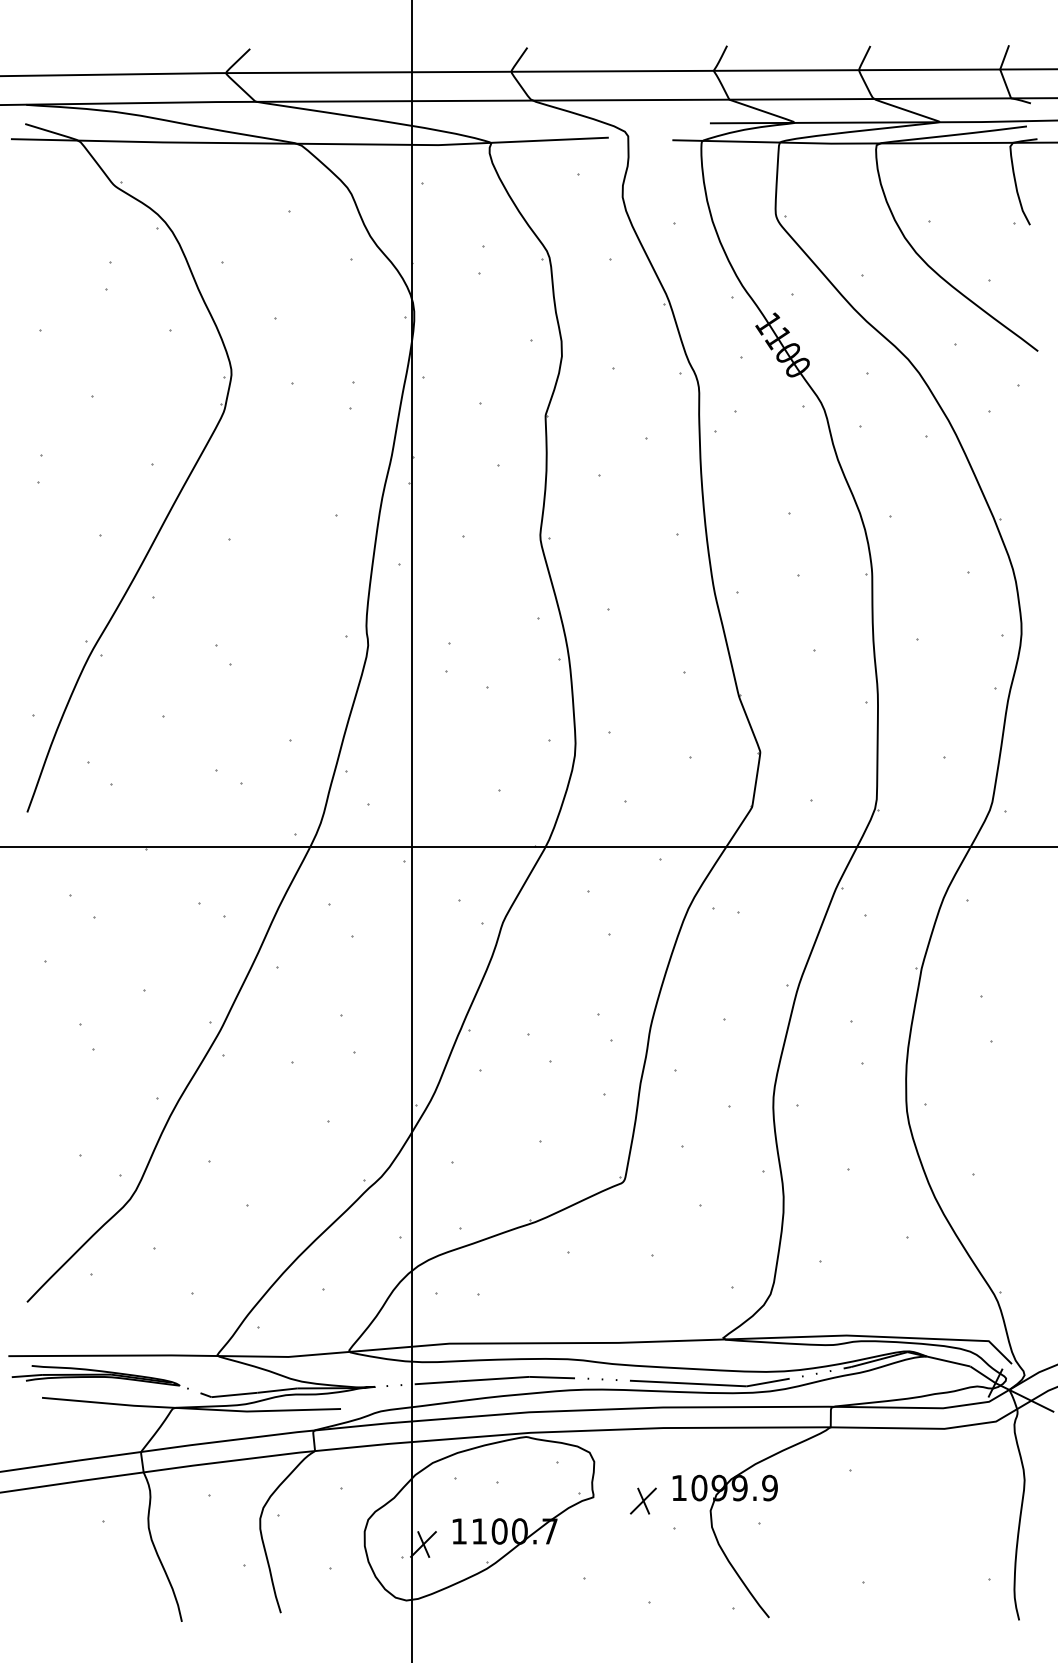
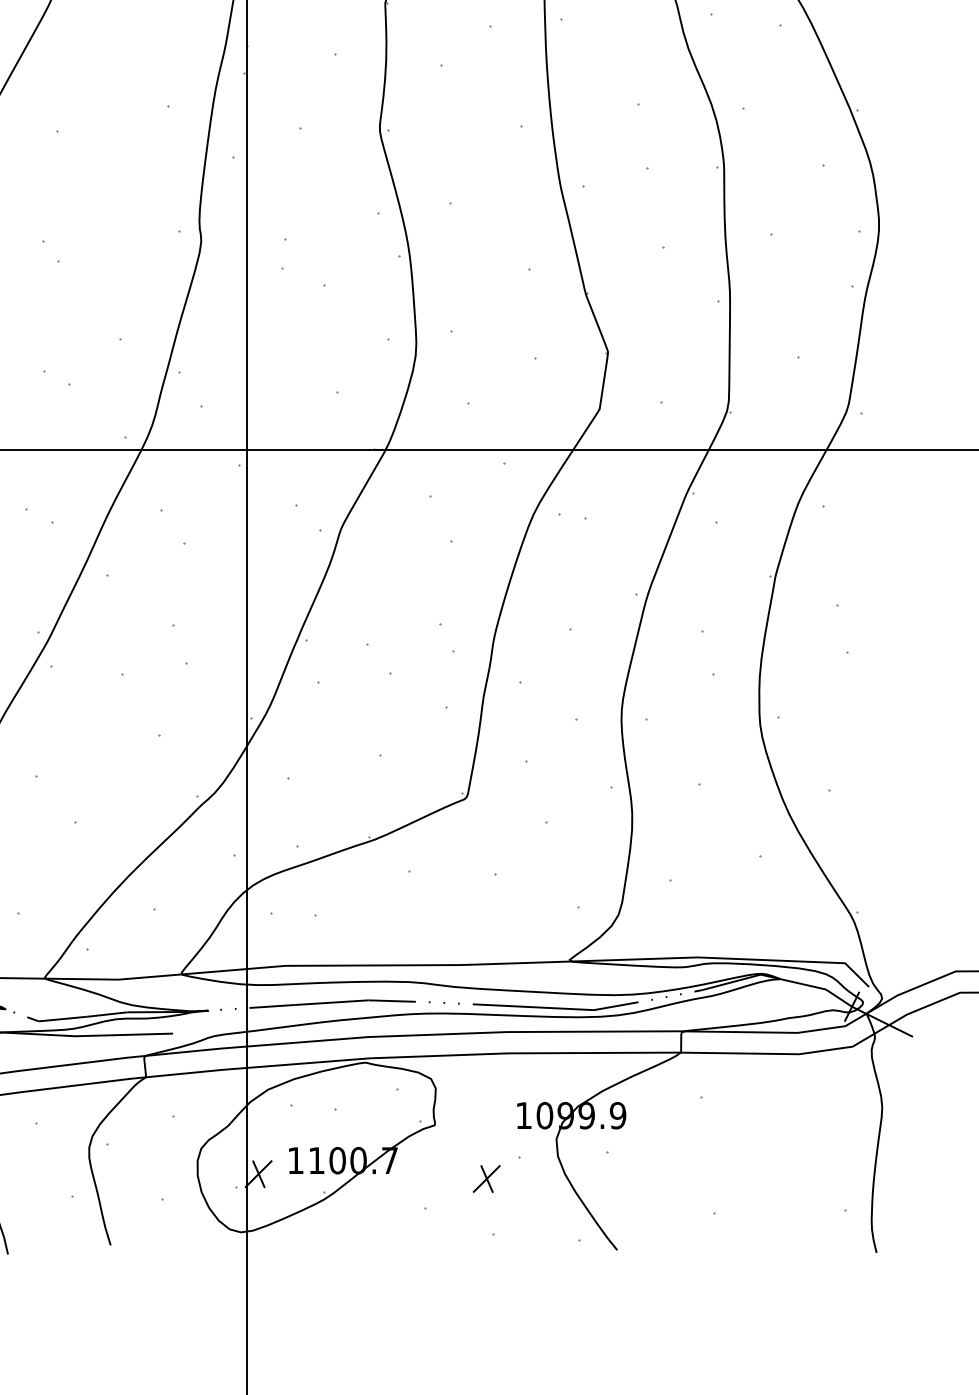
part: (643, 1500) -> (486, 1178), moved

